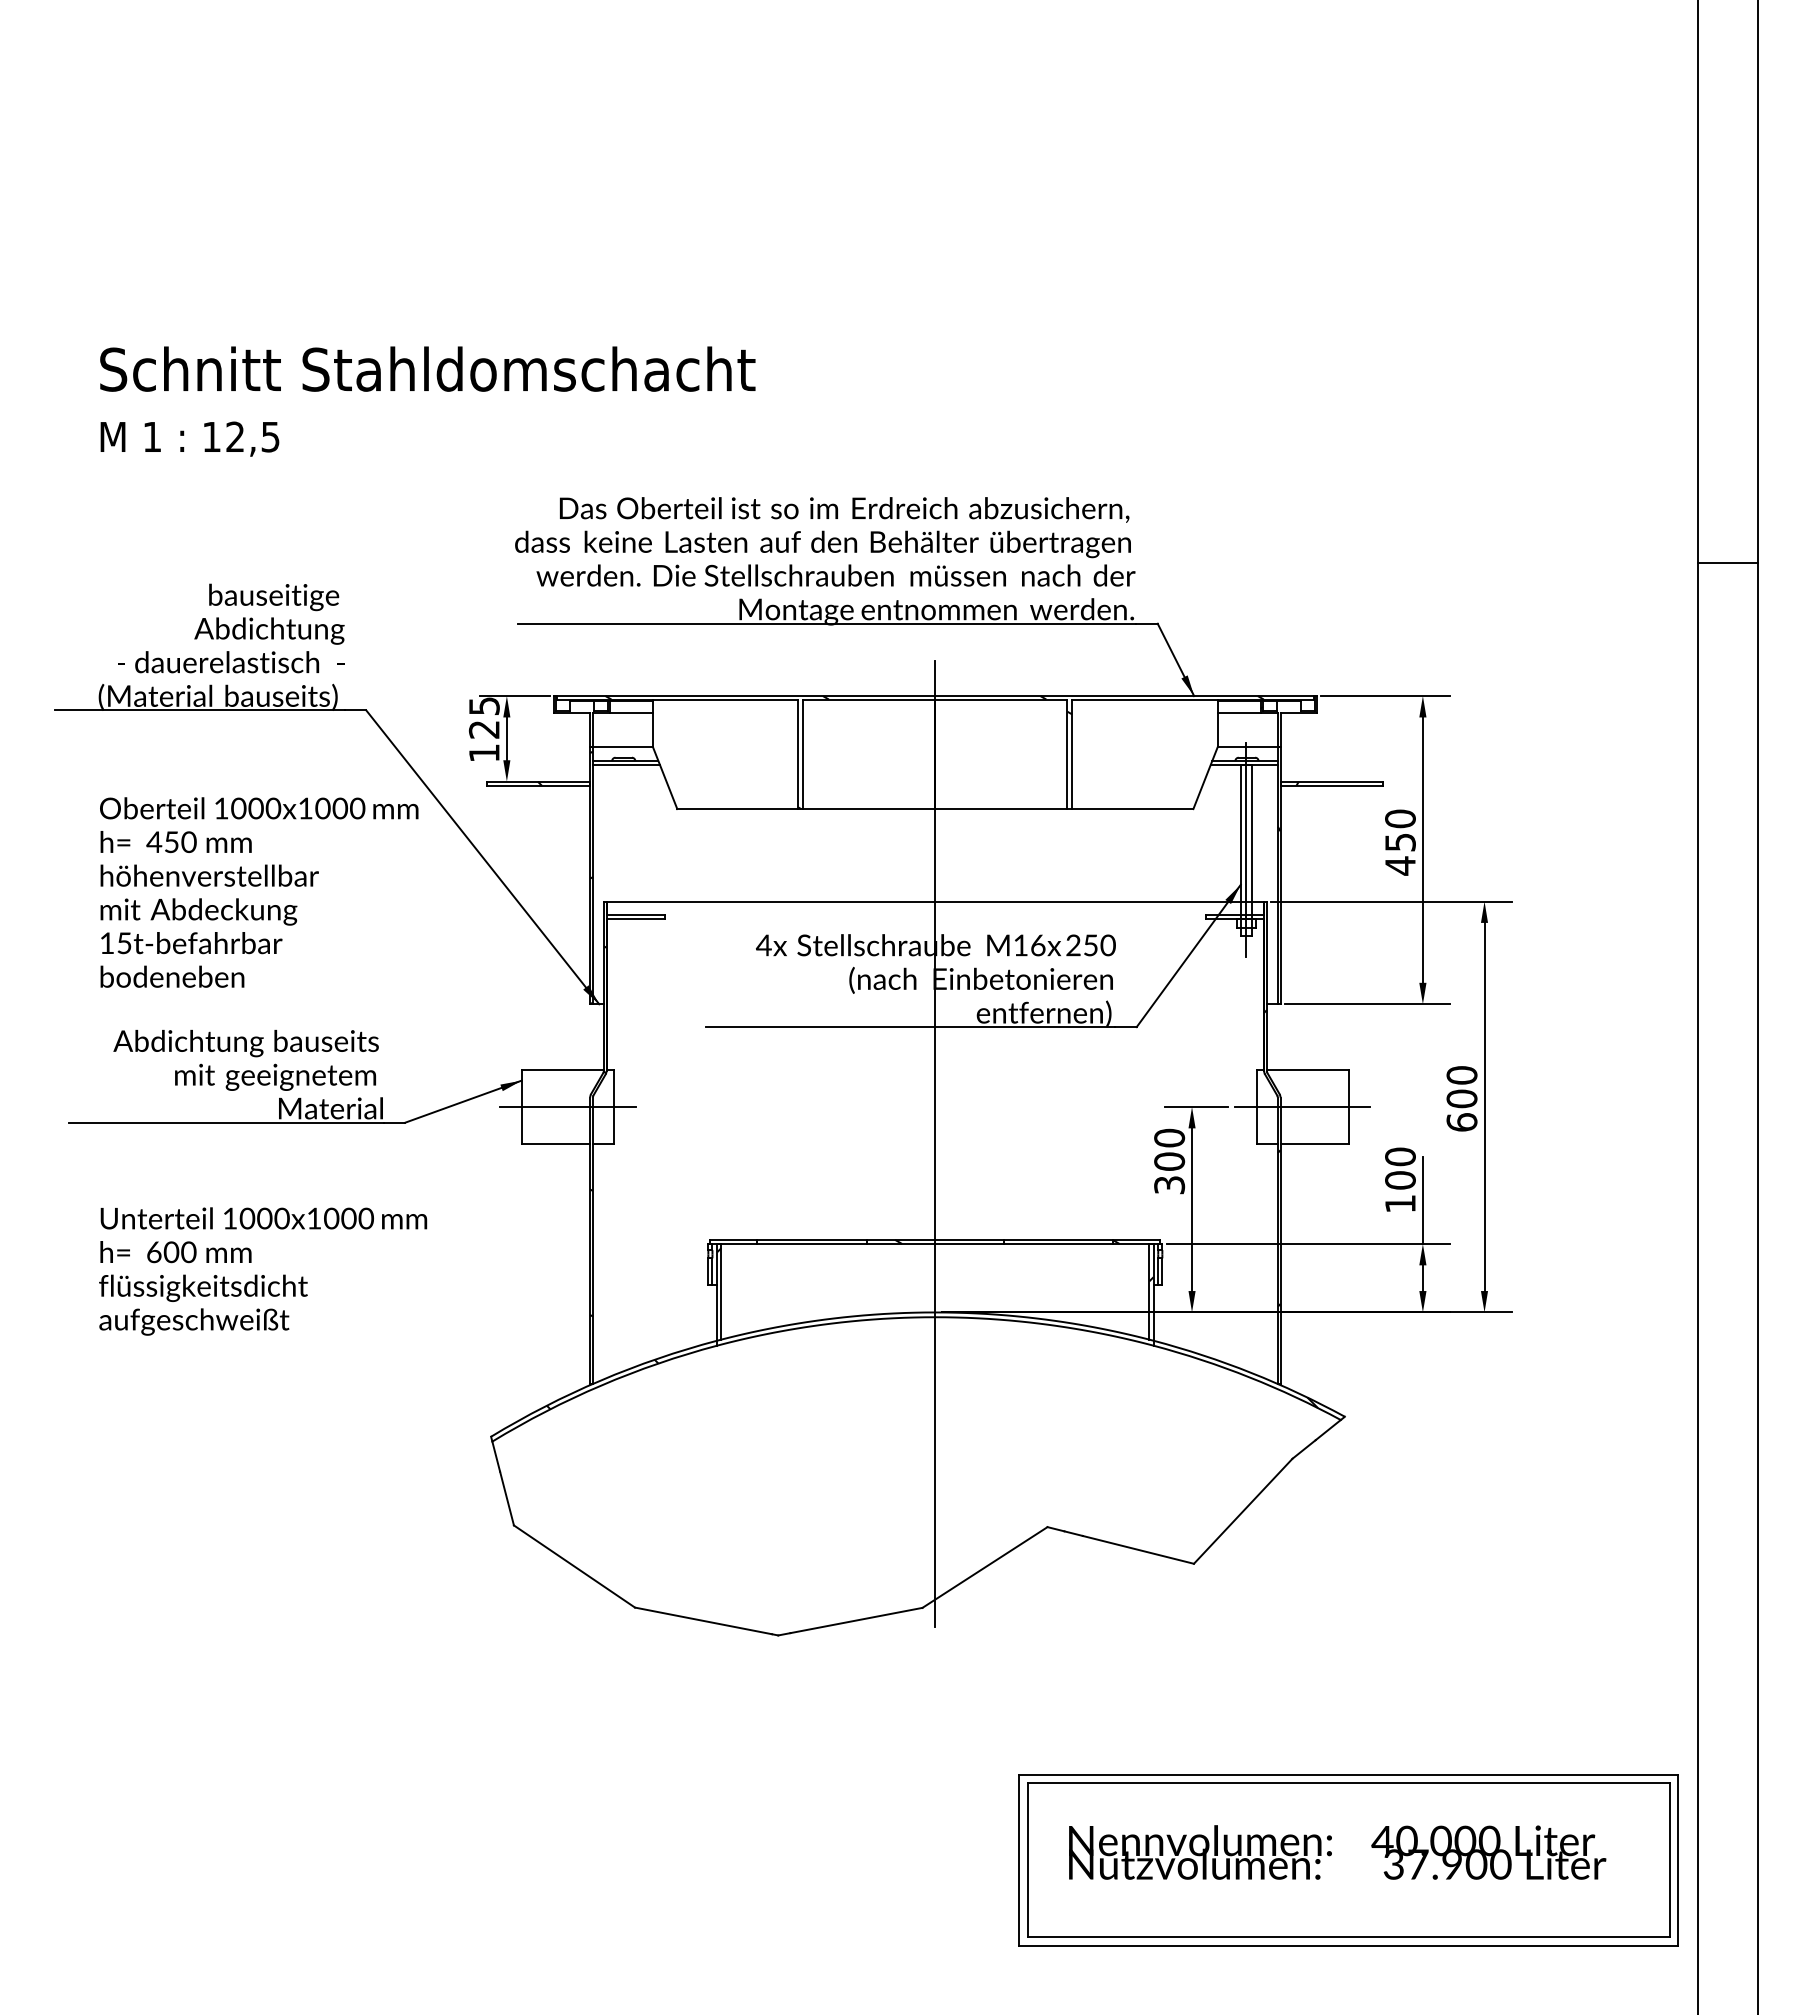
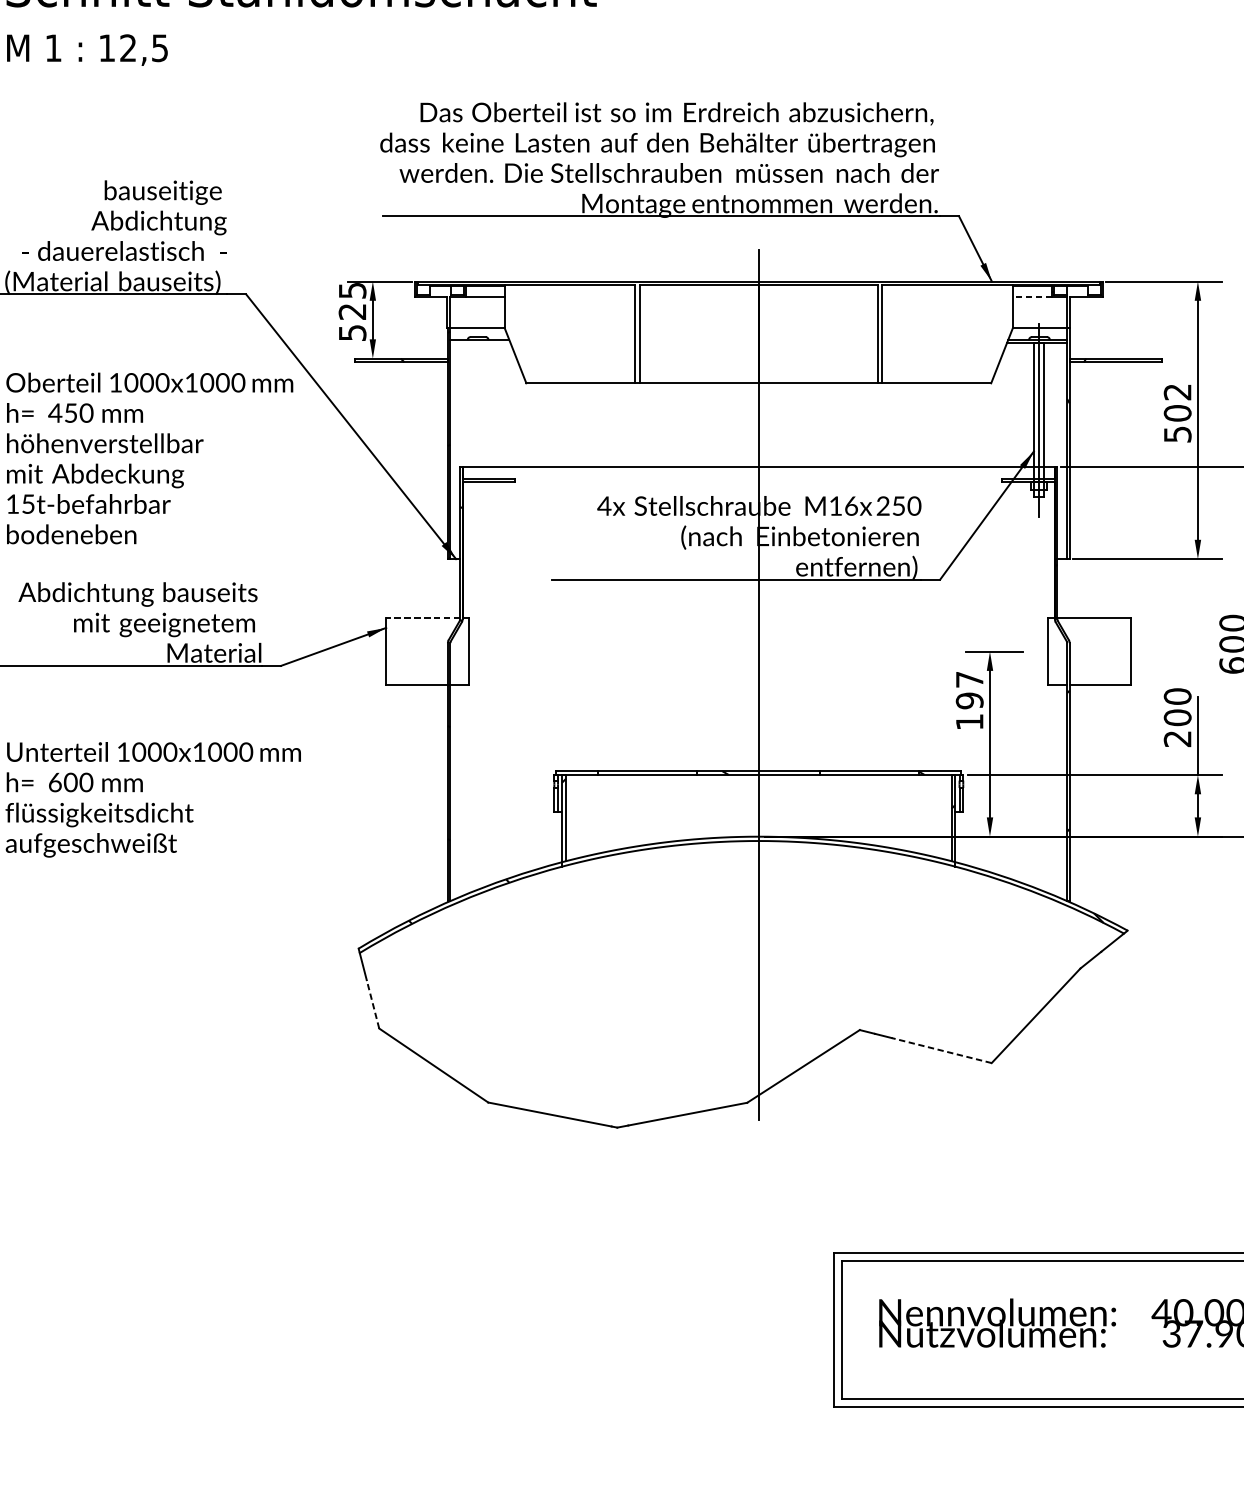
line: (1239, 713) -> (1032, 297), solid -> dashed
hatch: (934, 752) -> (758, 332), removed
text: (484, 753) -> (352, 333), 125 -> 525
line: (625, 764) -> (479, 343), removed
text: (1400, 842) -> (1177, 413), 450 -> 502
line: (562, 1070) -> (422, 618), solid -> dashed
line: (567, 1107) -> (427, 652), removed
line: (1302, 1107) -> (1089, 652), removed
text: (1169, 1161) -> (969, 700), 300 -> 197
text: (1400, 1203) -> (1177, 738), 100 -> 200
line: (507, 1498) -> (373, 1004), solid -> dashed
line: (1137, 1549) -> (940, 1050), solid -> dashed

